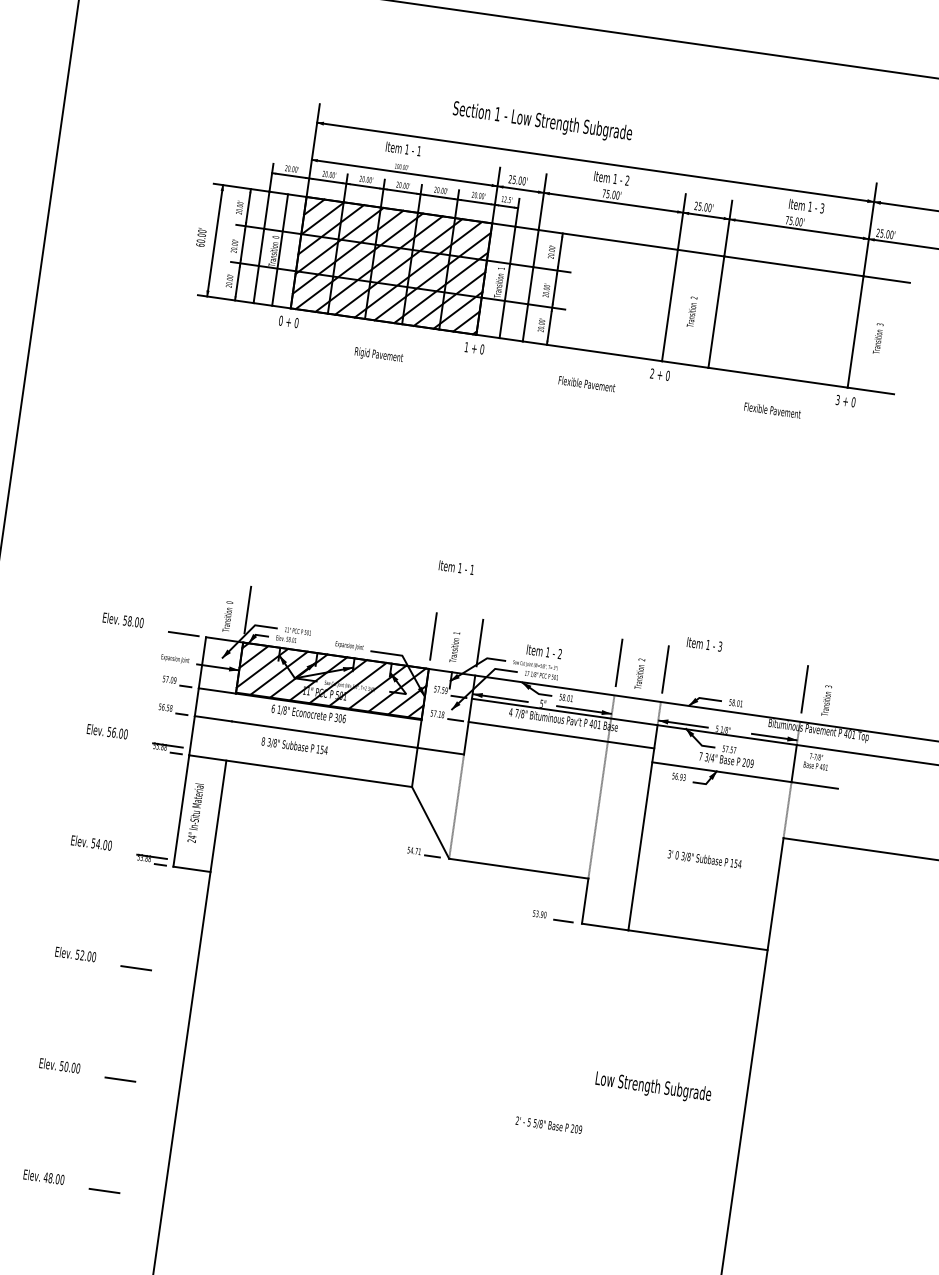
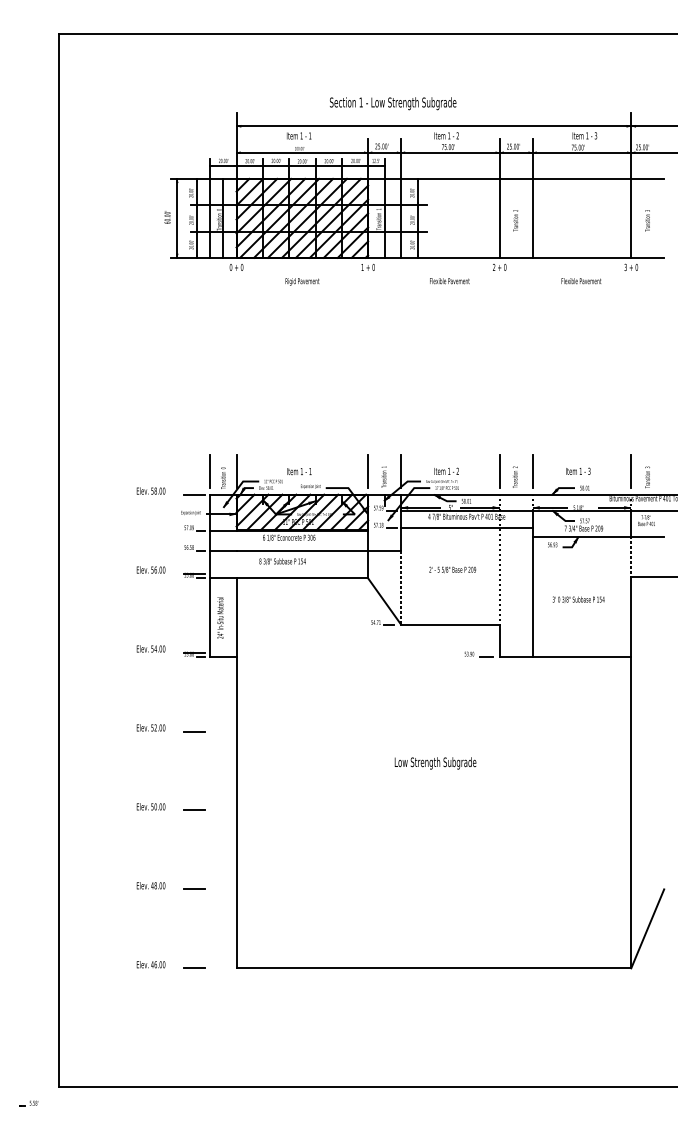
text: (456, 567) -> (299, 471), moved
line: (211, 604) -> (210, 471), added
text: (705, 643) -> (578, 470), moved
text: (653, 1087) -> (435, 763), moved
text: (548, 1124) -> (452, 569), moved

